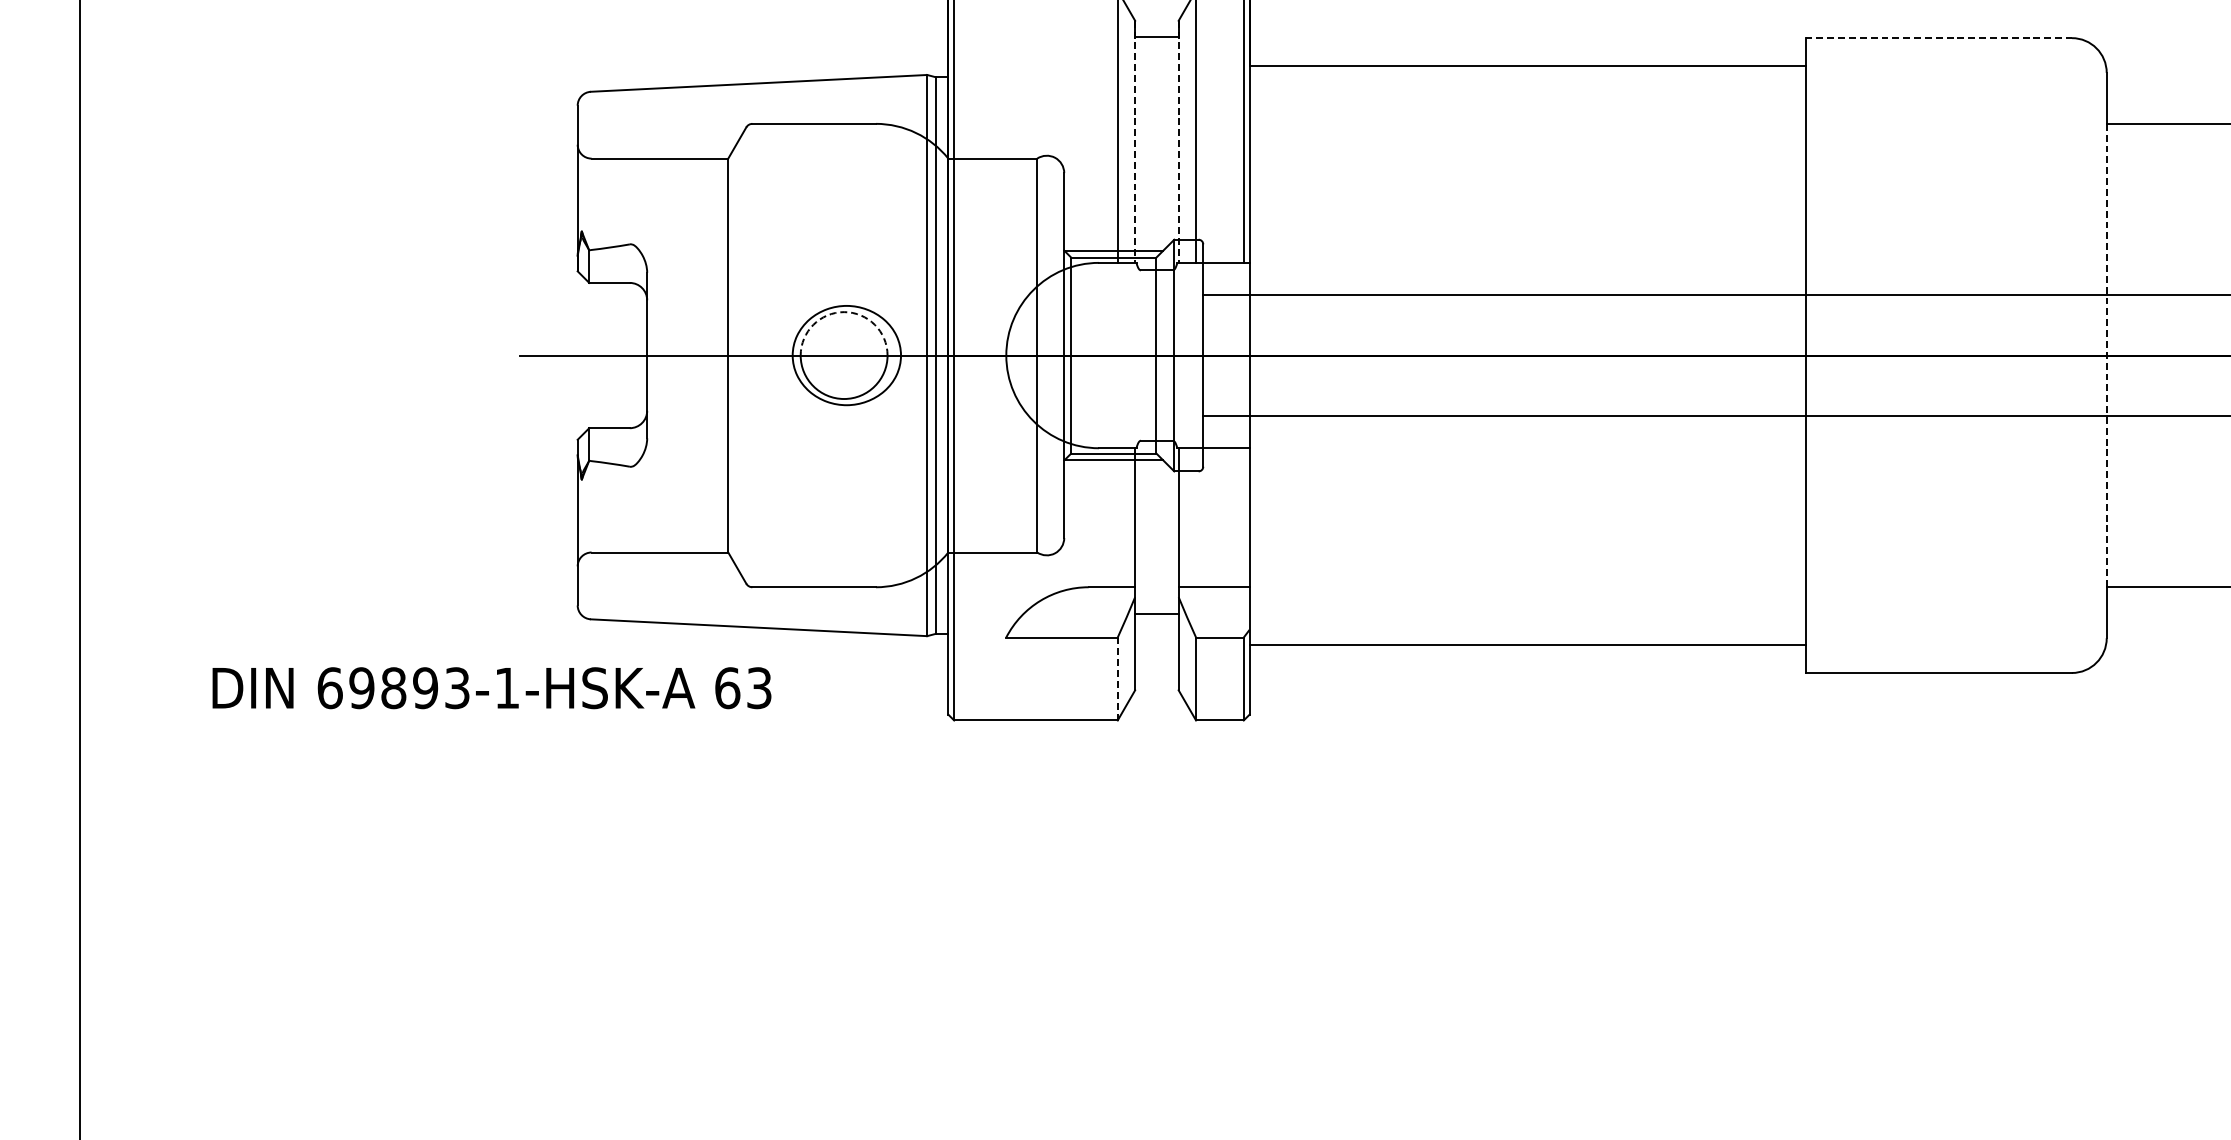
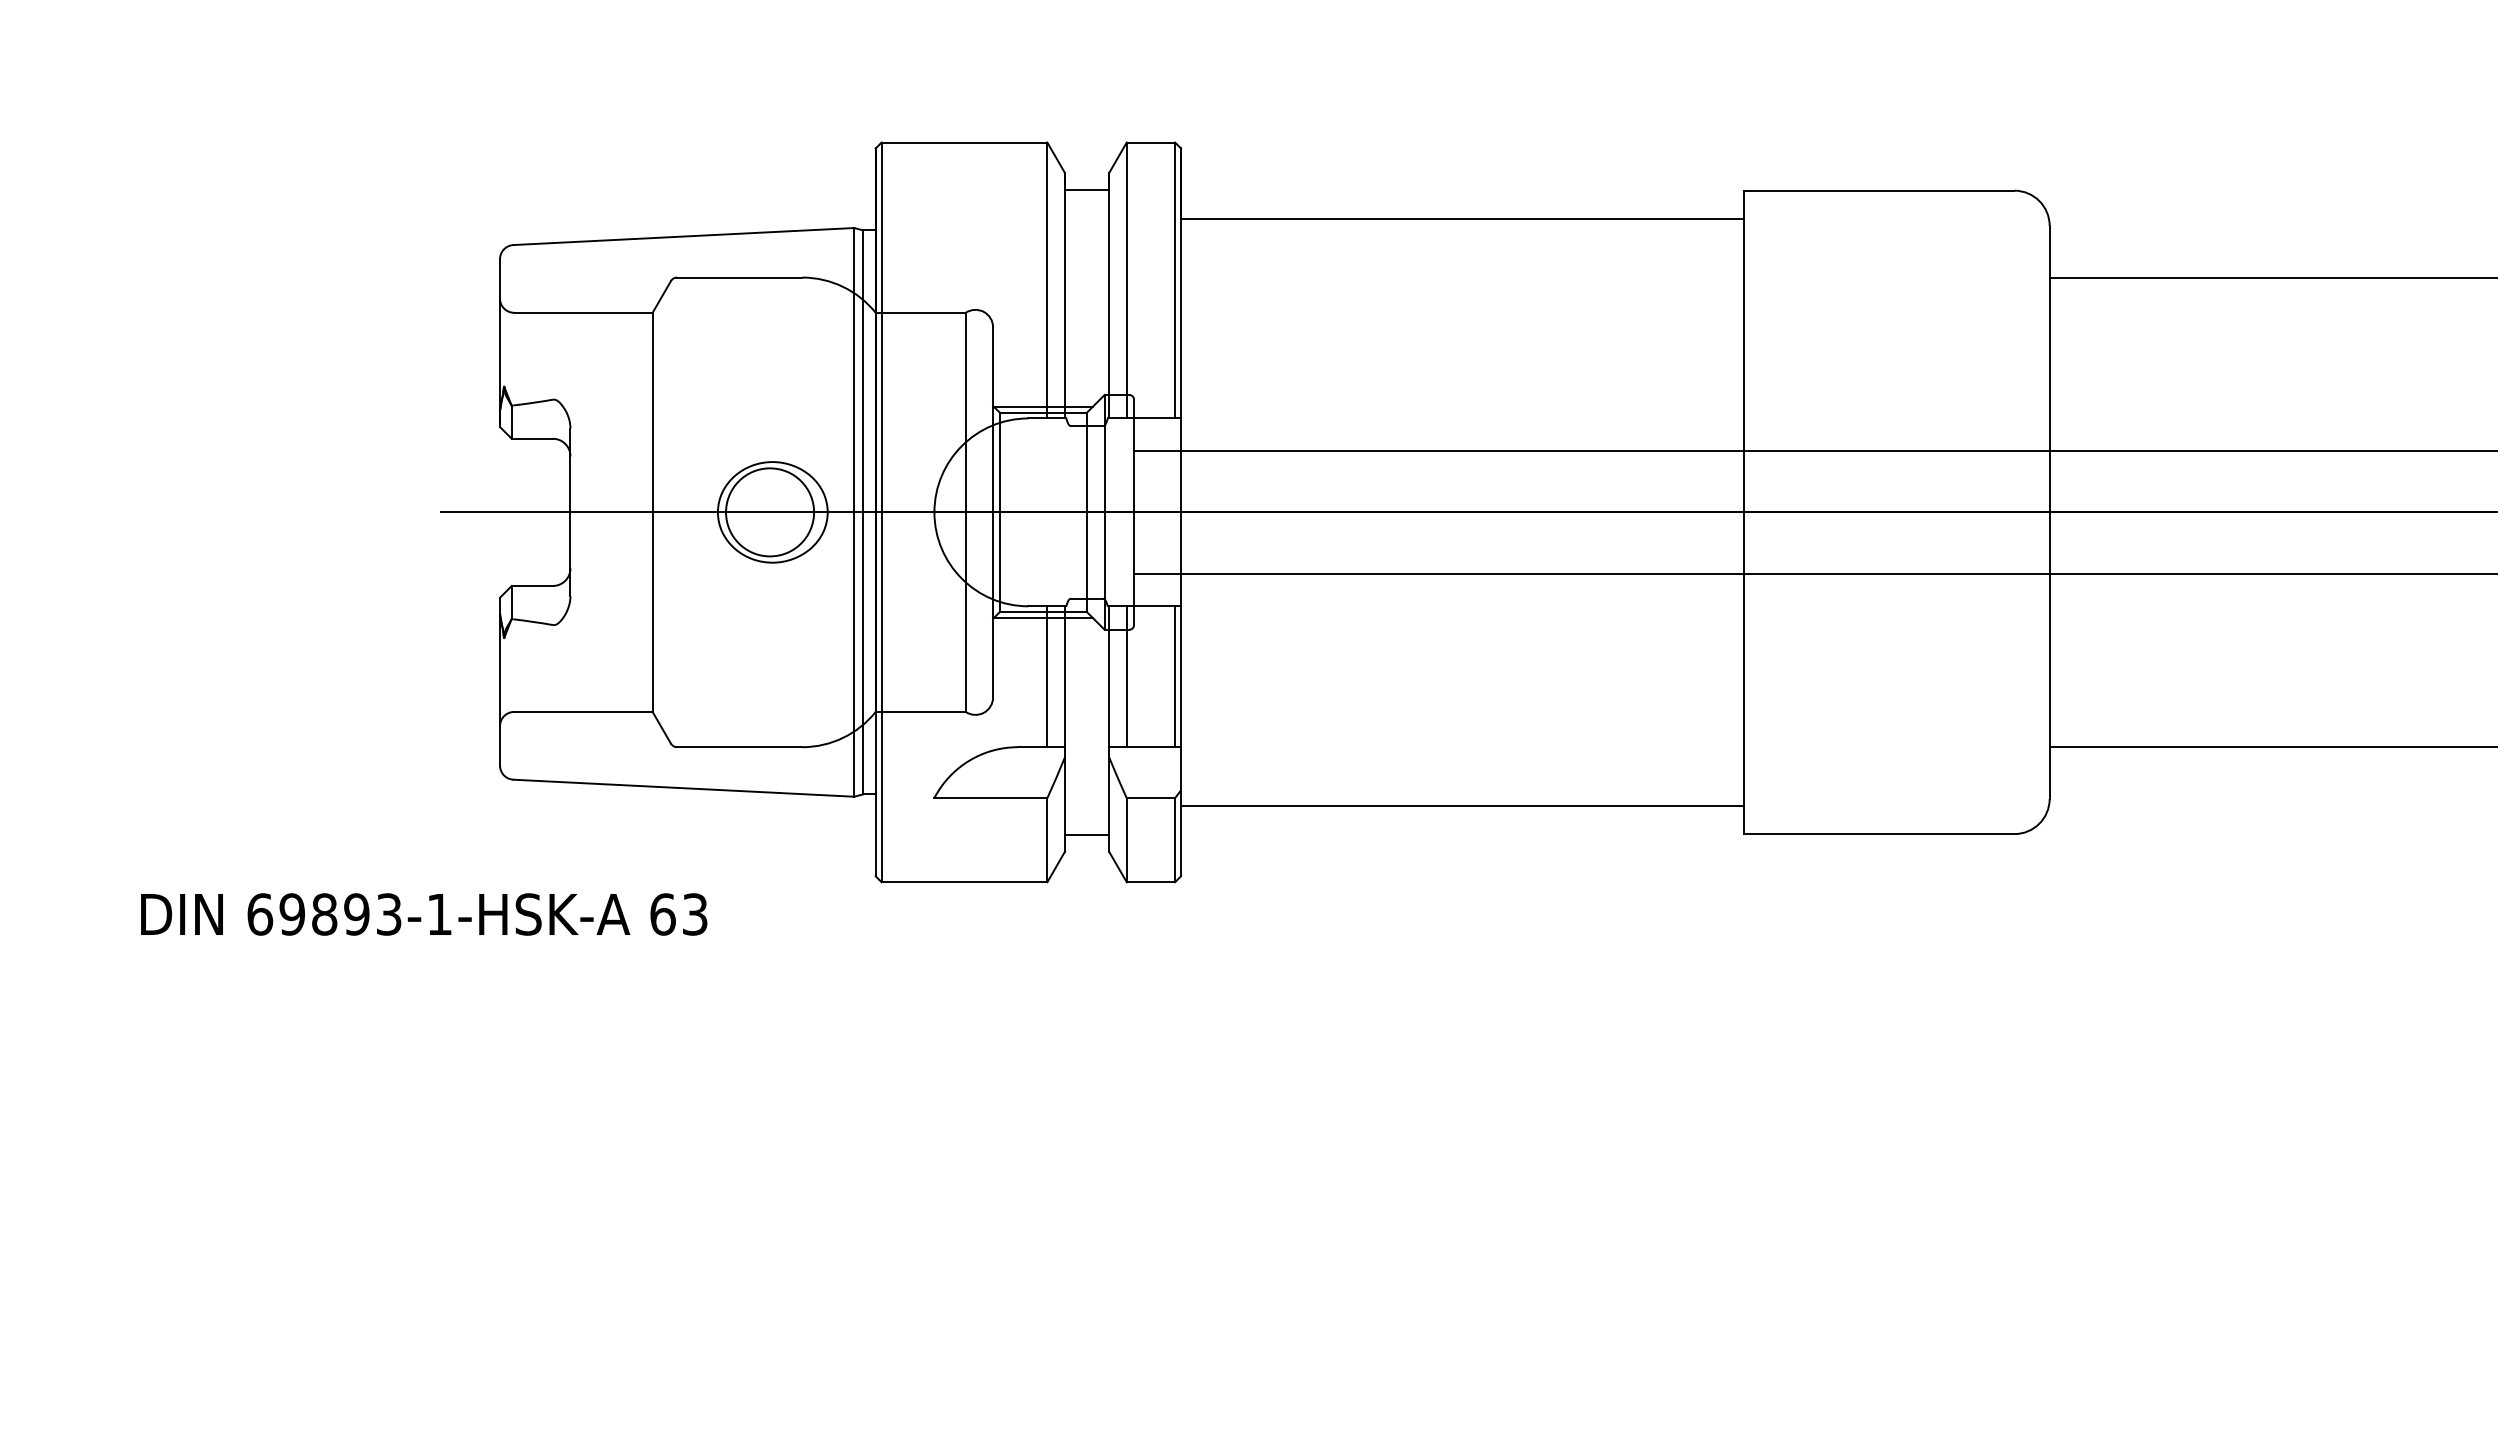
line: (1938, 37) -> (1879, 190), dashed -> solid
line: (1134, 141) -> (1064, 295), dashed -> solid
line: (1179, 141) -> (1109, 295), dashed -> solid
arc: (844, 312) -> (770, 468), dashed -> solid
line: (2106, 355) -> (2049, 512), dashed -> solid
line: (1117, 517) -> (1047, 676), added
line: (1195, 517) -> (1126, 676), added
line: (1244, 517) -> (1175, 676), added
line: (1156, 614) -> (1086, 835), moved
line: (1117, 679) -> (1047, 840), dashed -> solid
text: (492, 688) -> (424, 914), moved

